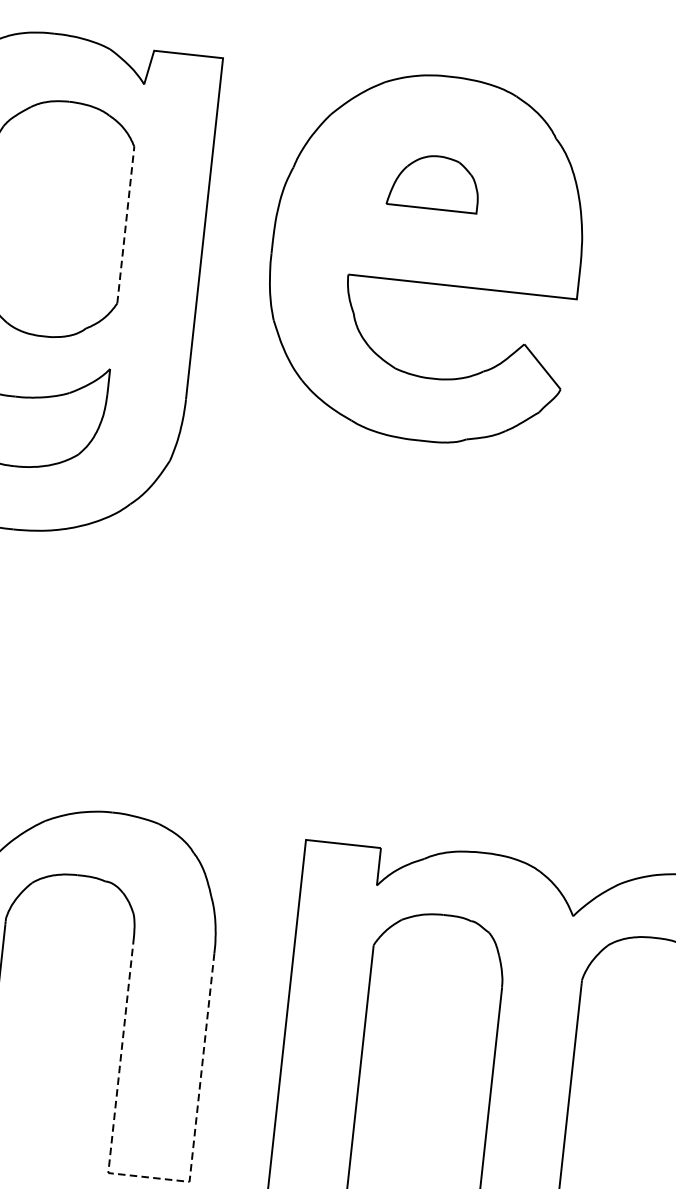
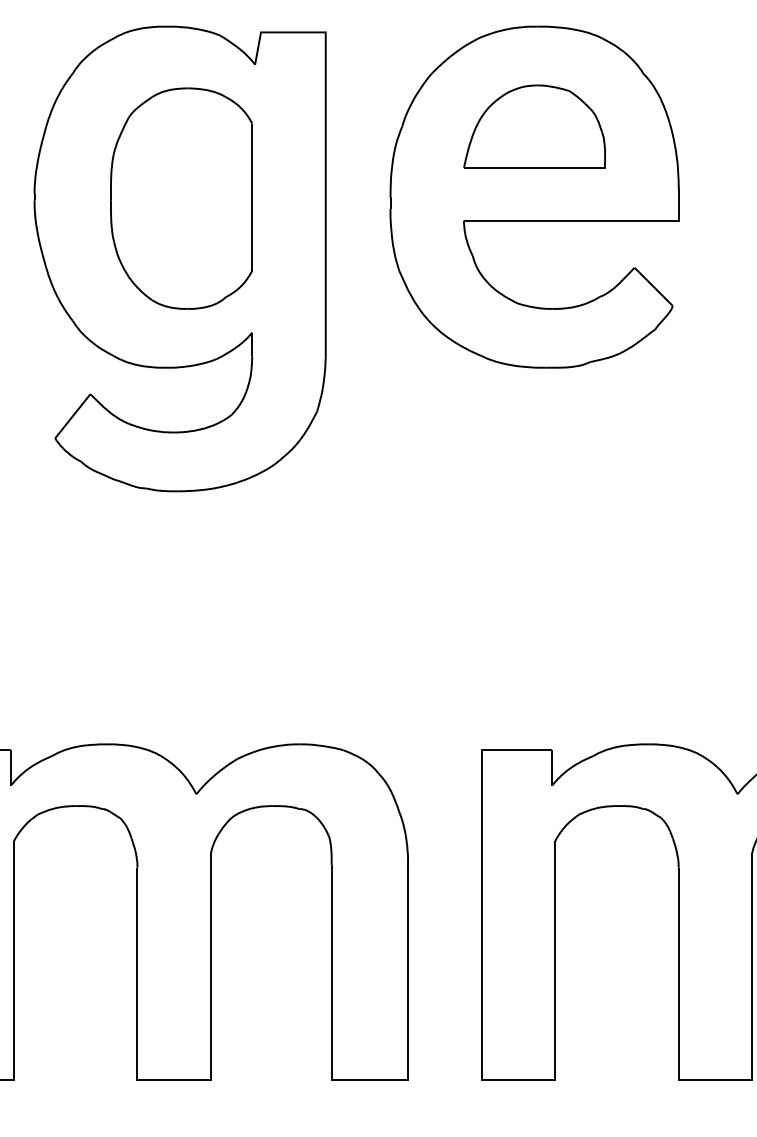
part: (434, 182) -> (534, 126), size x1.67
line: (126, 225) -> (252, 197), dashed -> solid
line: (148, 1177) -> (369, 1079), dashed -> solid

